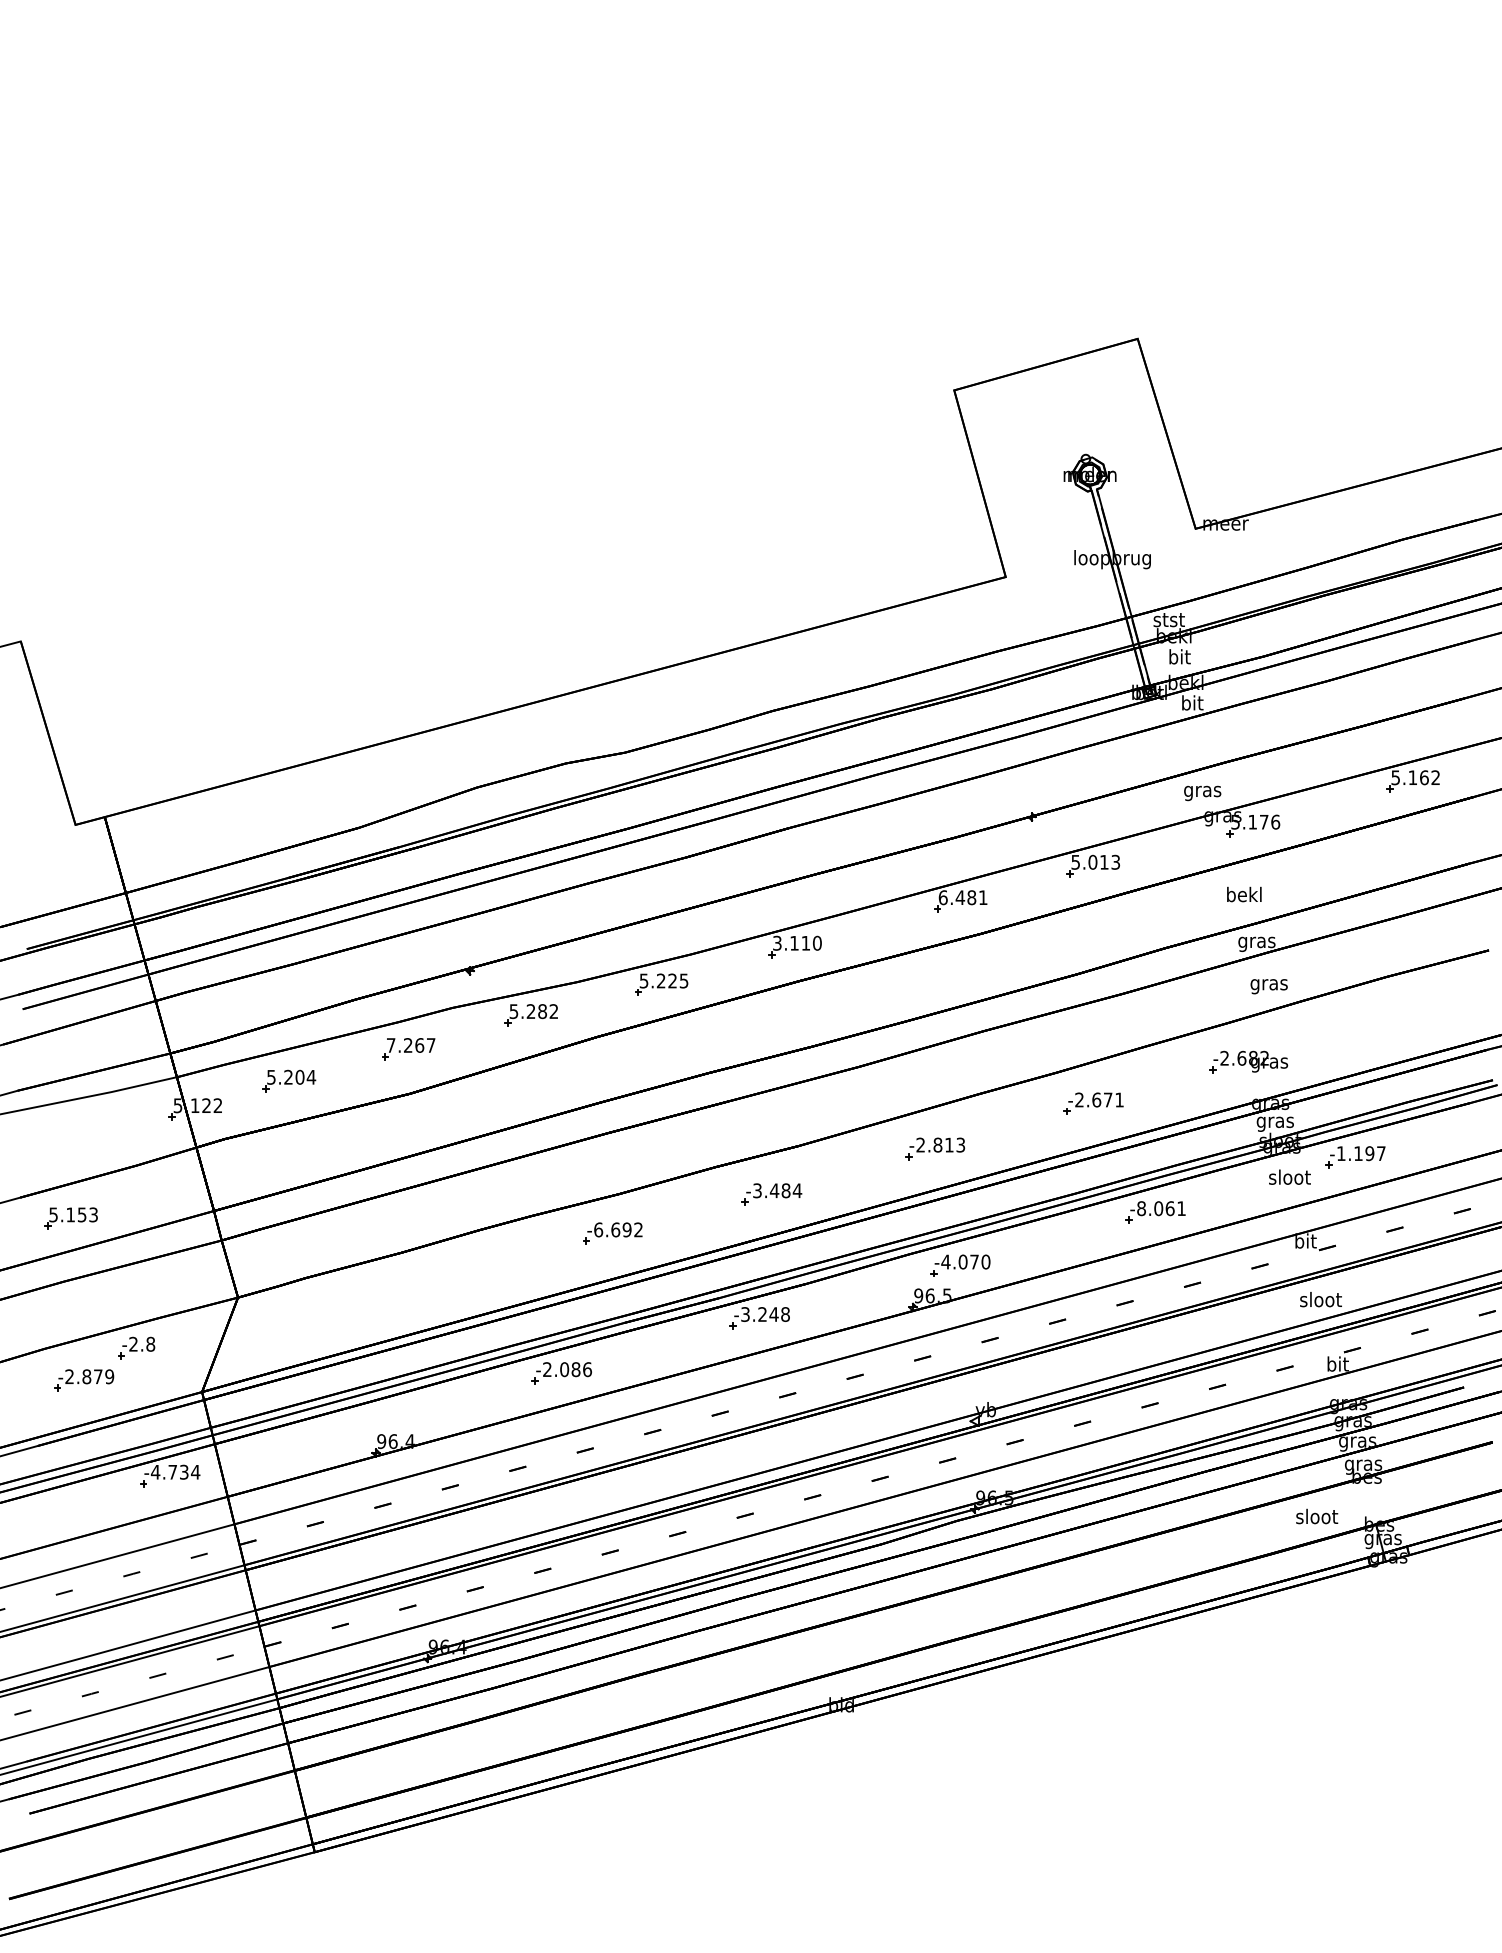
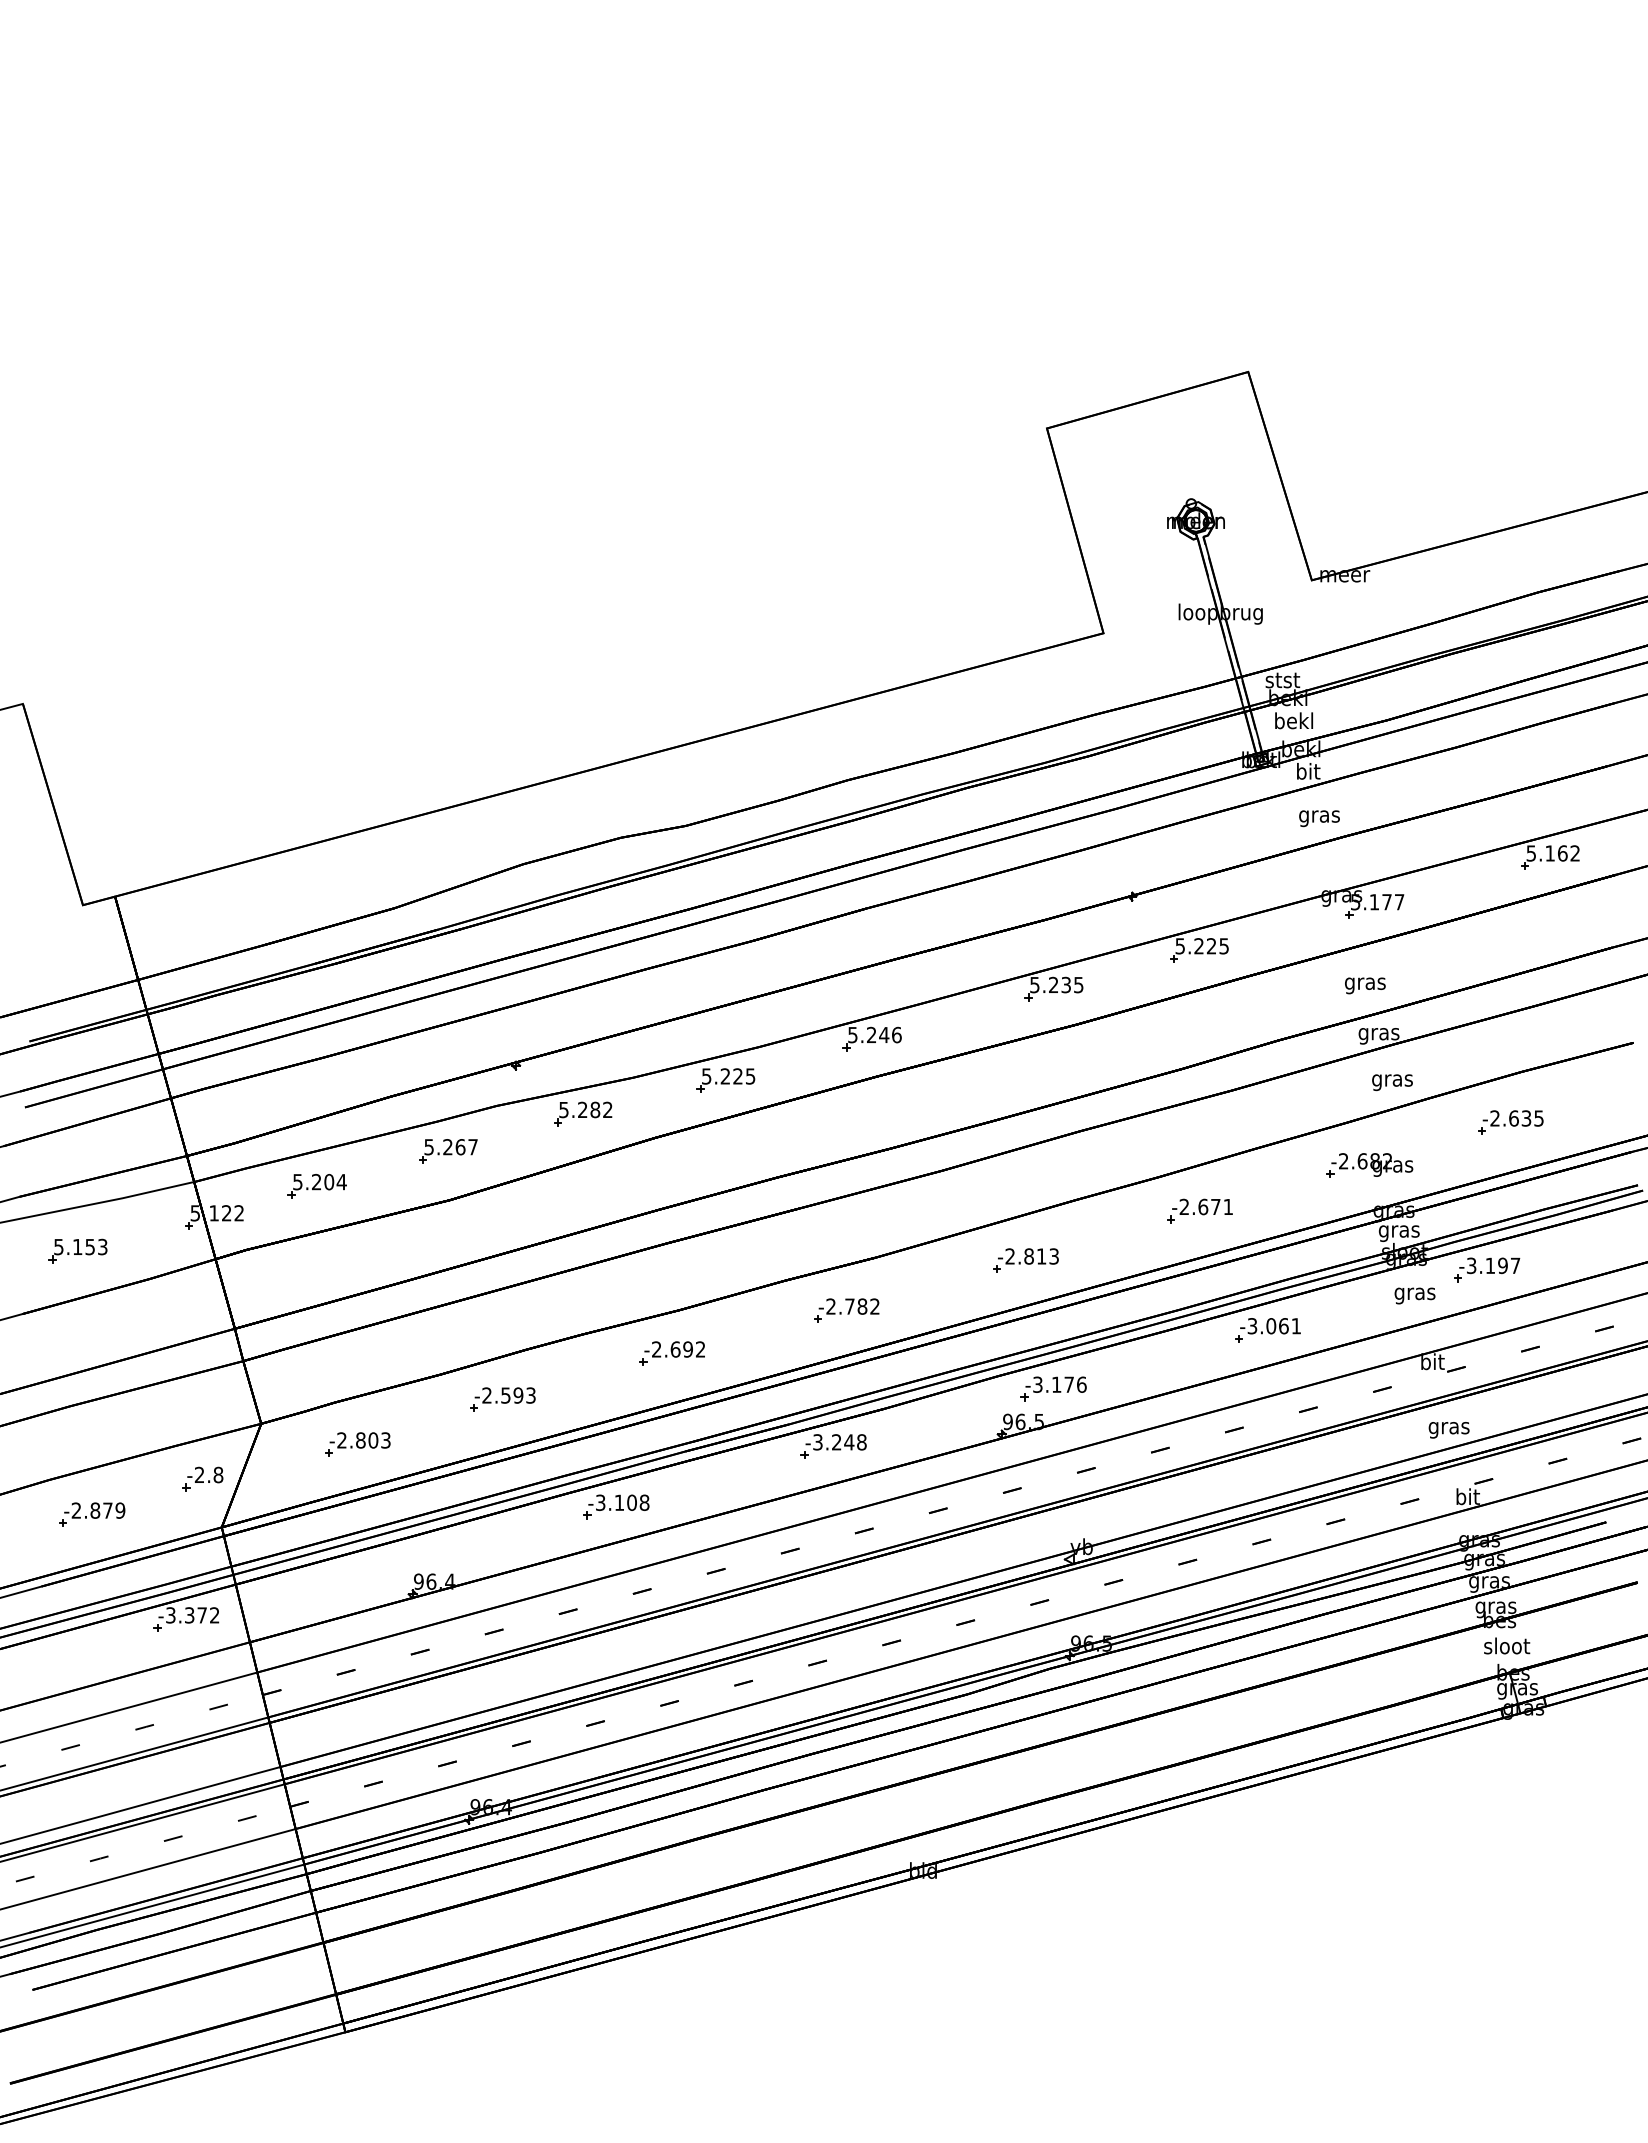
text: (1179, 656) -> (1294, 720), bit -> bekl
text: (1202, 793) -> (1319, 818), moved
text: (1275, 822) -> (1399, 902), 5.176 -> 5.177
text: (1104, 862) -> (1211, 946), 5.013 -> 5.225
text: (1244, 896) -> (1365, 983), bekl -> gras
text: (962, 897) -> (1056, 984), 6.481 -> 5.235
text: (797, 942) -> (874, 1034), 3.110 -> 5.246
part: (1376, 1022) -> (1510, 1122), added
text: (390, 1045) -> (428, 1147), 7.267 -> 5.267
text: (1341, 1153) -> (1471, 1265), -1.197 -> -3.197
text: (1290, 1178) -> (1415, 1293), sloot -> gras
text: (777, 1190) -> (853, 1306), -3.484 -> -2.782
text: (1141, 1208) -> (1252, 1326), -8.061 -> -3.061
part: (70, 1218) -> (77, 1250), moved
text: (598, 1229) -> (656, 1349), -6.692 -> -2.692
text: (965, 1261) -> (1059, 1384), -4.070 -> -3.176
part: (457, 1275) -> (502, 1399), added
text: (1321, 1300) -> (1449, 1427), sloot -> gras
part: (325, 1316) -> (357, 1444), added
part: (136, 1347) -> (202, 1478), moved
text: (567, 1369) -> (622, 1502), -2.086 -> -3.108
text: (175, 1472) -> (192, 1615), -4.734 -> -3.372
text: (1317, 1516) -> (1507, 1645), moved

